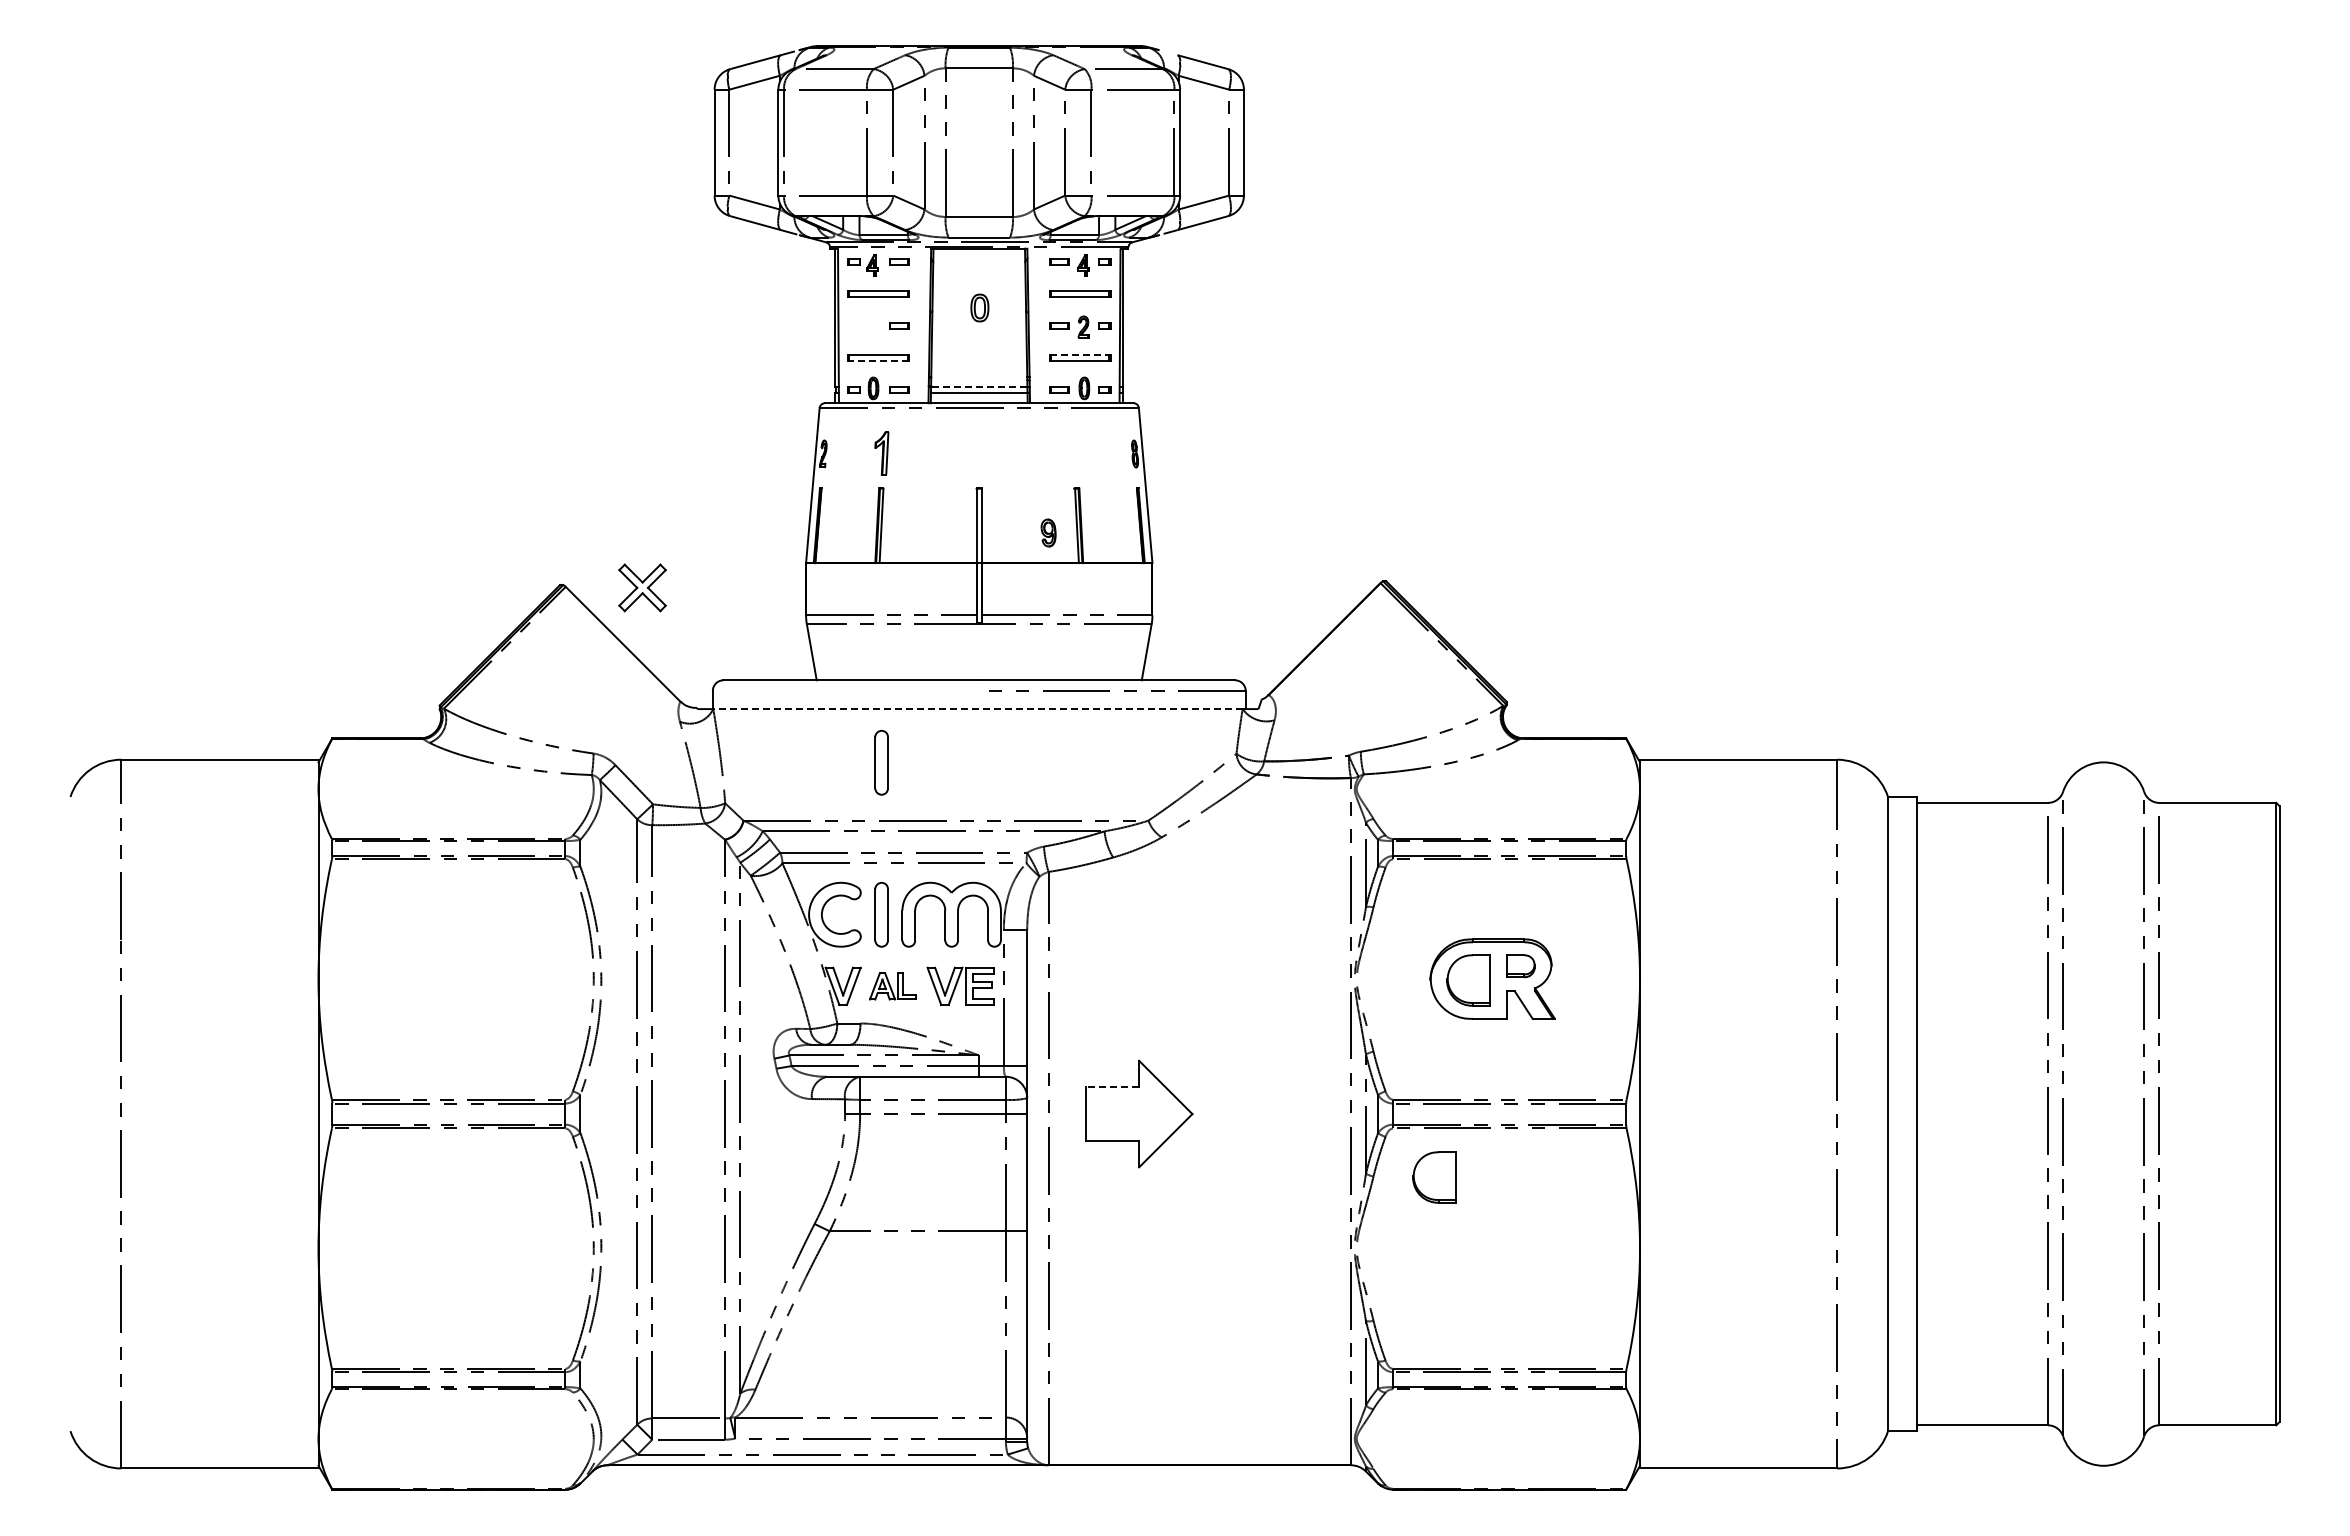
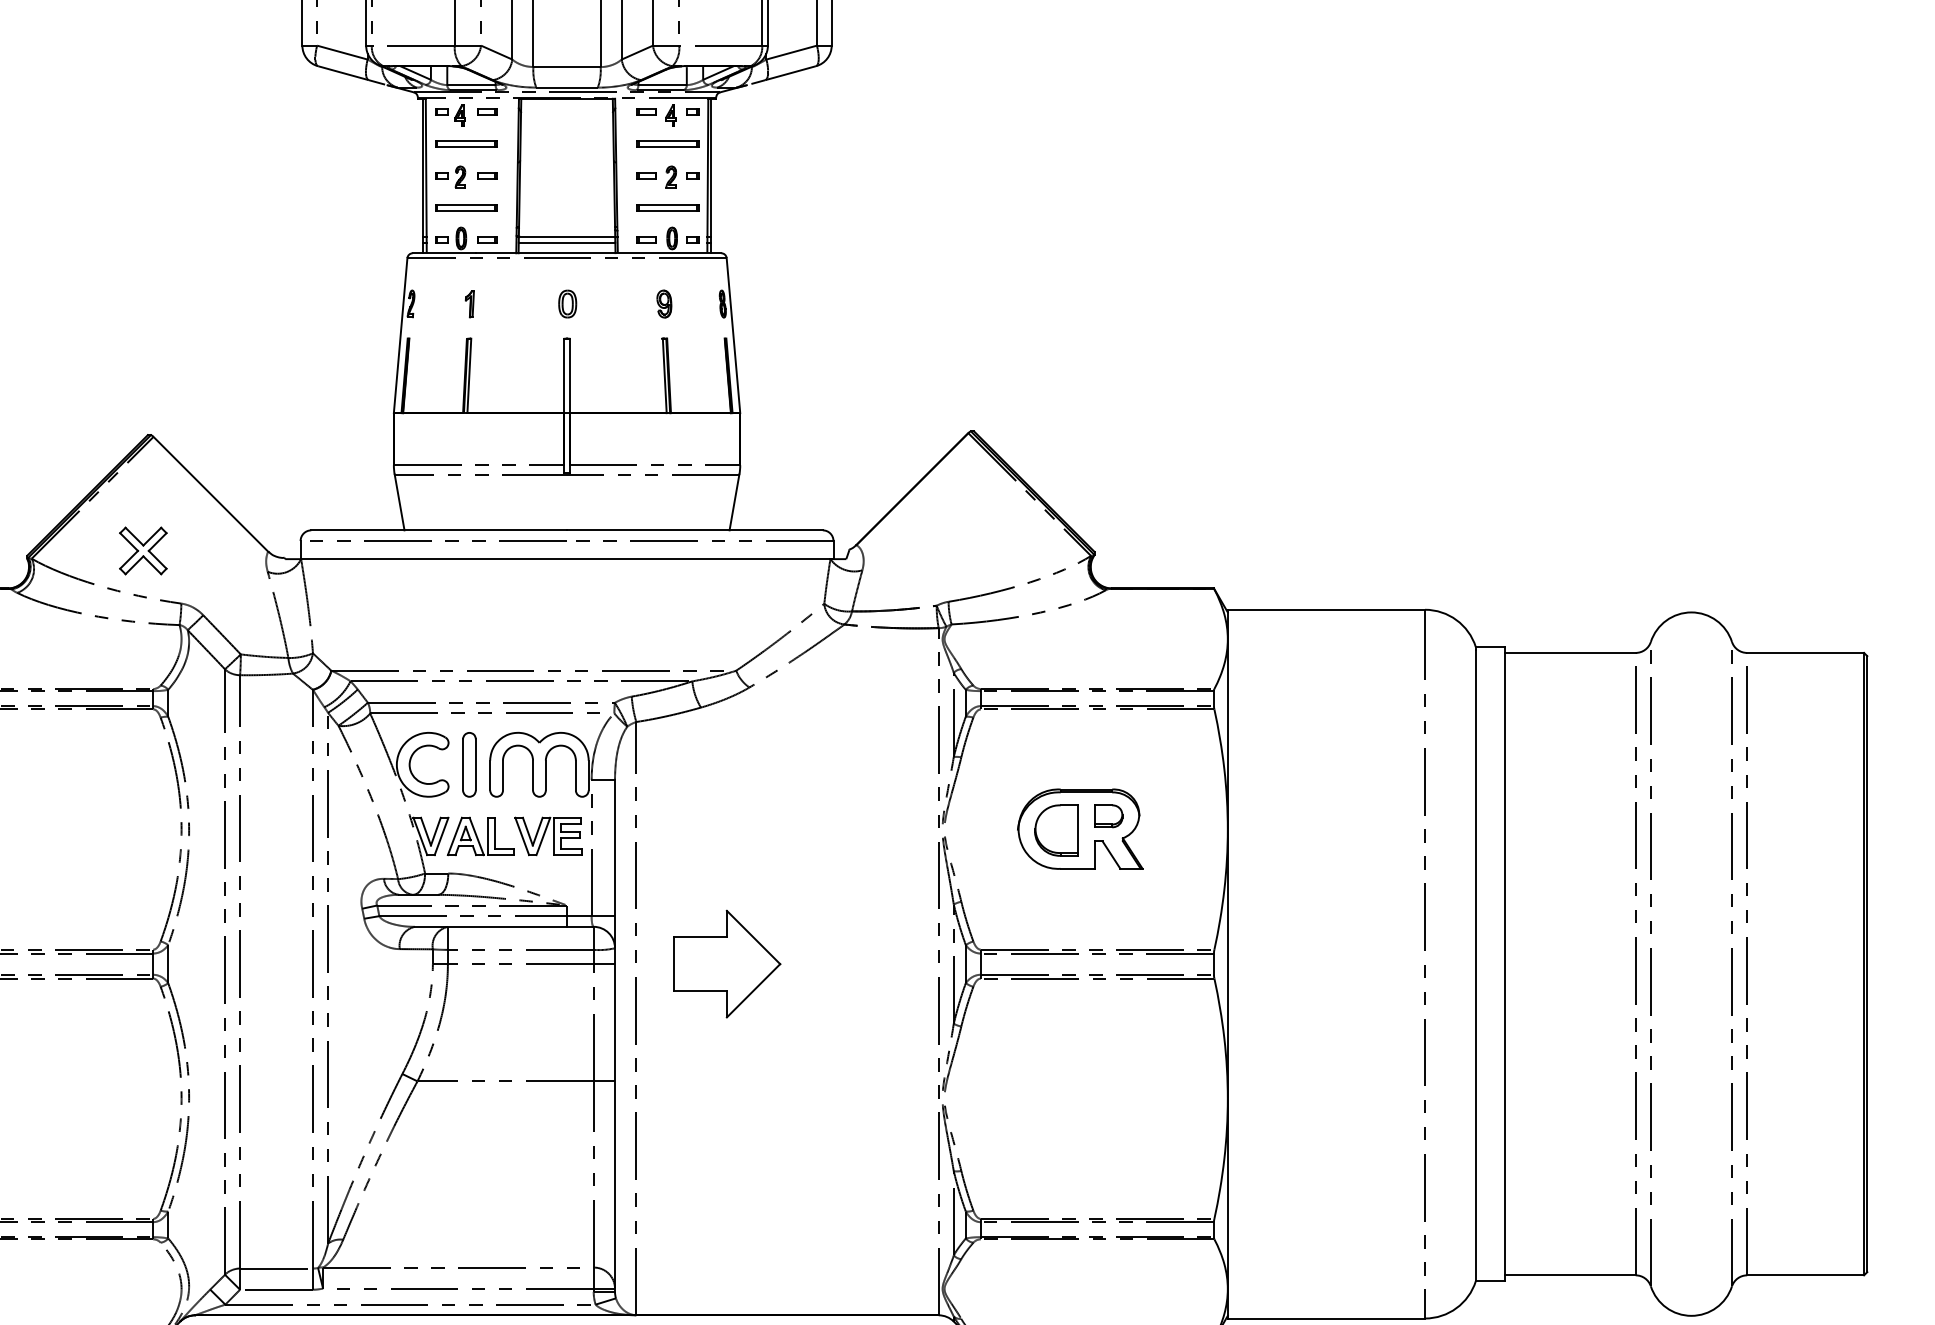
part: (979, 307) -> (567, 303), moved
part: (862, 326) -> (450, 176), added
line: (1080, 355) -> (668, 205), dashed -> solid
line: (878, 360) -> (466, 210), dashed -> solid
line: (978, 387) -> (566, 237), dashed -> solid
part: (882, 454) -> (470, 304), size x0.62
part: (1048, 532) -> (664, 303), moved
part: (642, 587) -> (143, 550), moved
line: (843, 690) -> (431, 540), added
line: (977, 709) -> (565, 559), dashed -> solid
part: (881, 762) -> (469, 612), removed
part: (892, 986) -> (480, 836), size x1.43
line: (1112, 1087) -> (700, 937), dashed -> solid
part: (1434, 1177) -> (1022, 1027), removed

